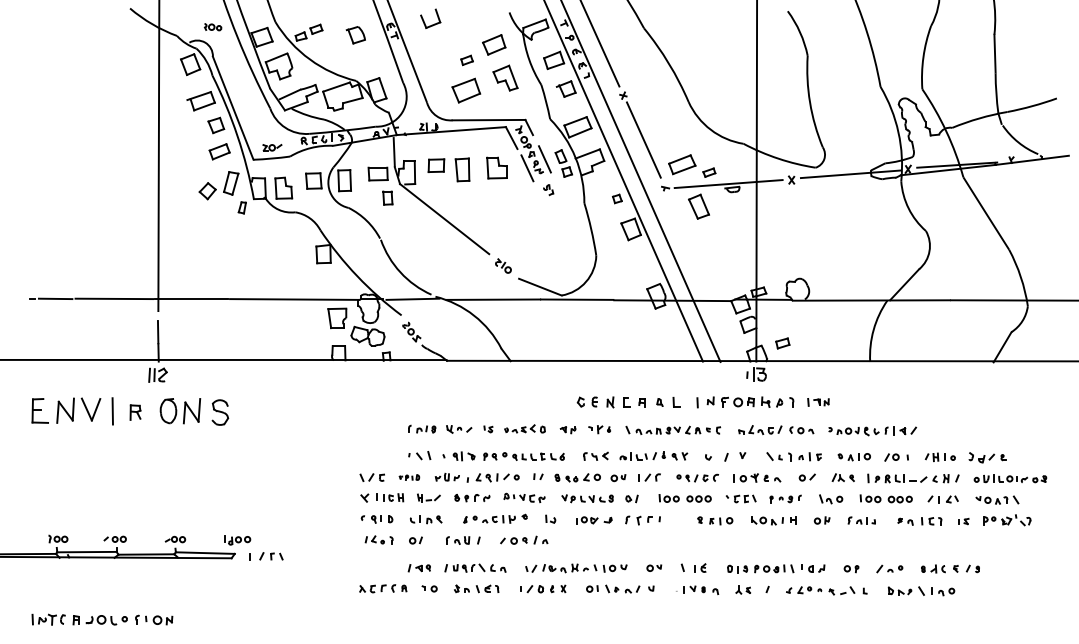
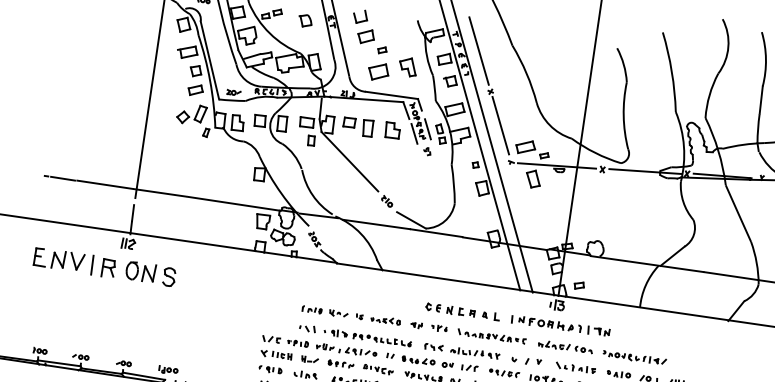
part: (494, 44) -> (366, 36), moved
part: (818, 402) -> (598, 331), size x1.43
part: (135, 412) -> (108, 268), size x1.67
part: (409, 477) -> (298, 343), size x1.43

